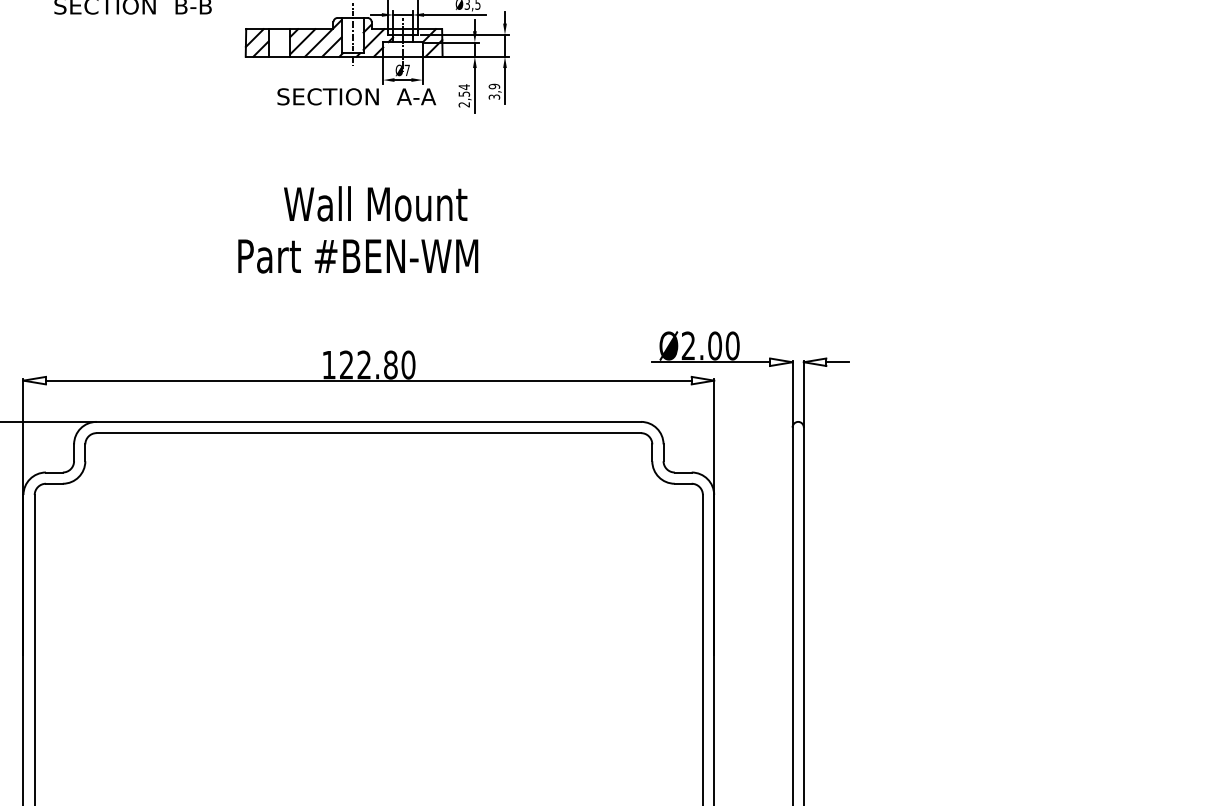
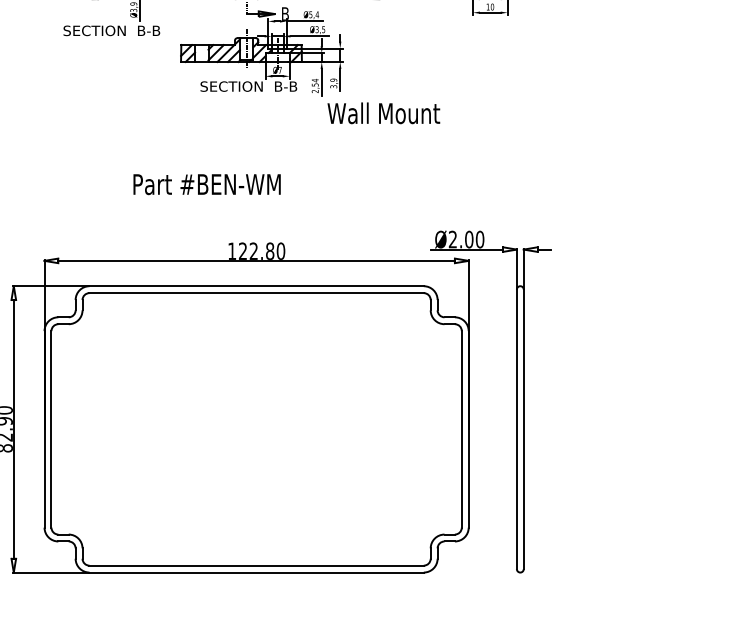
text: (415, 96) -> (285, 86), A-A -> B-B
text: (375, 204) -> (383, 113), moved
text: (357, 256) -> (206, 184), moved

